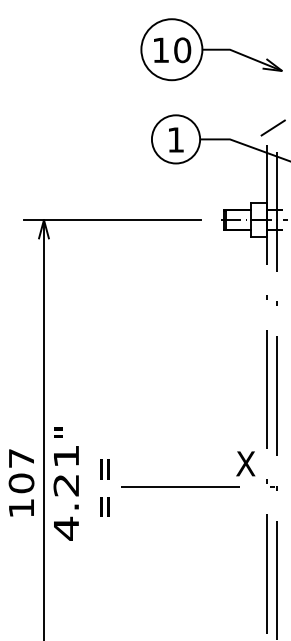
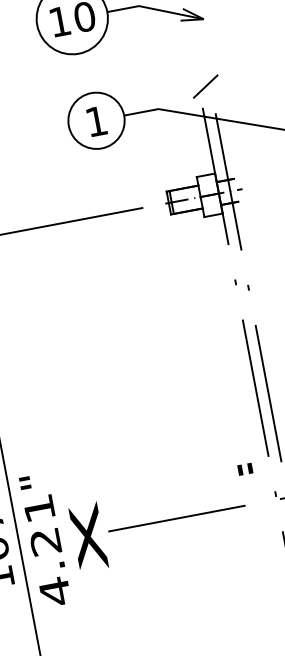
text: (245, 463) -> (246, 477), X -> "
text: (102, 488) -> (87, 537), = = -> X

